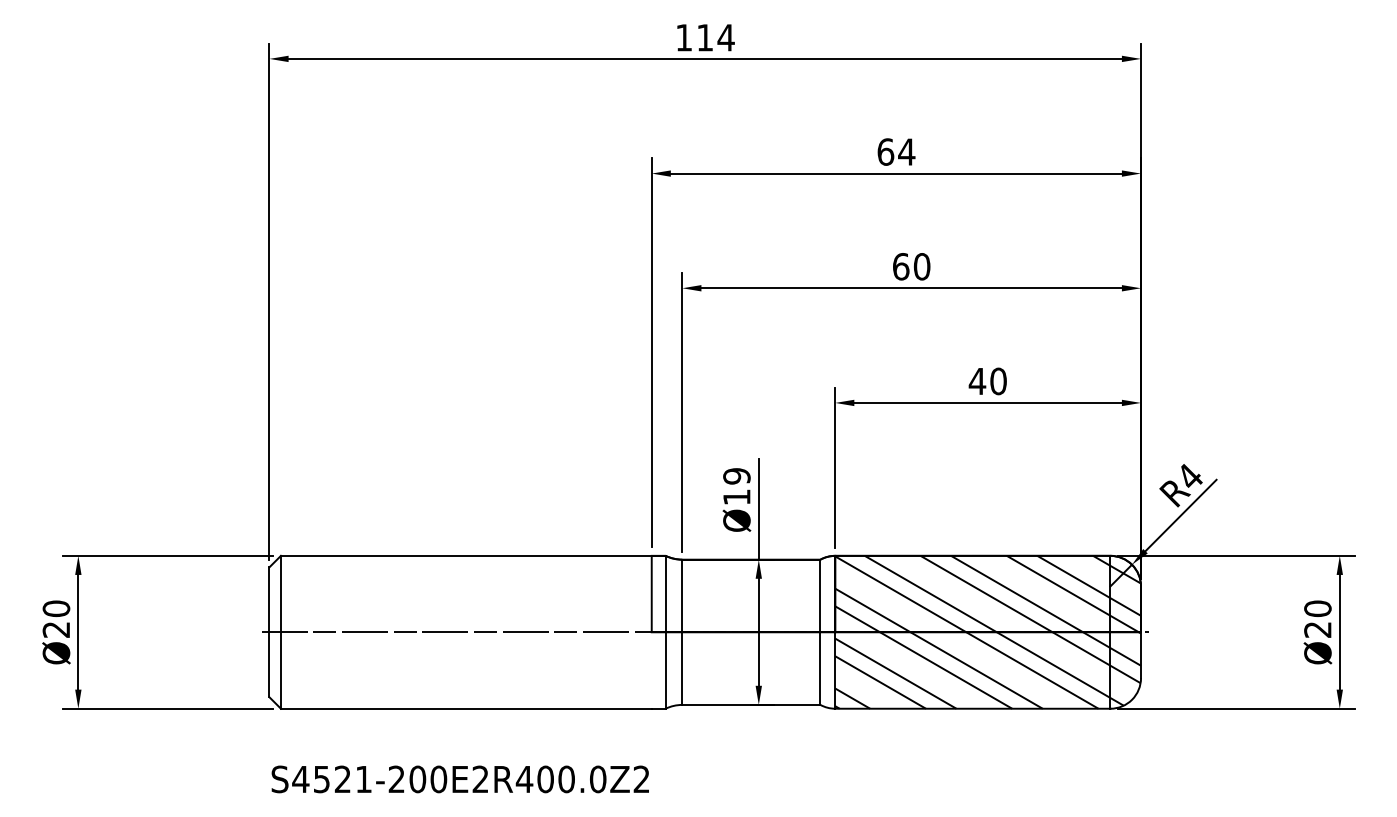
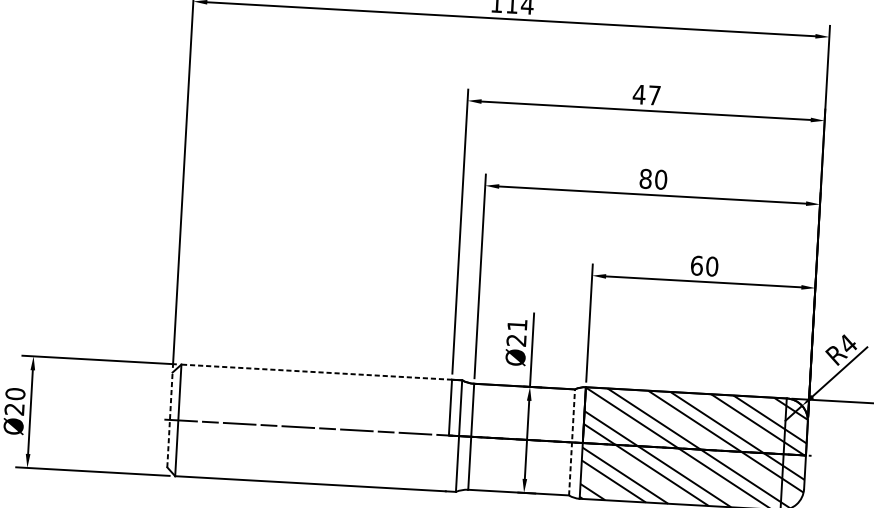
text: (896, 151) -> (647, 94), 64 -> 47
text: (901, 266) -> (646, 178), 60 -> 80
text: (977, 381) -> (696, 265), 40 -> 60
text: (736, 486) -> (516, 332), Ø19 -> Ø21
line: (465, 555) -> (316, 371), solid -> dashed
line: (269, 632) -> (169, 420), solid -> dashed
line: (820, 632) -> (572, 442), solid -> dashed

